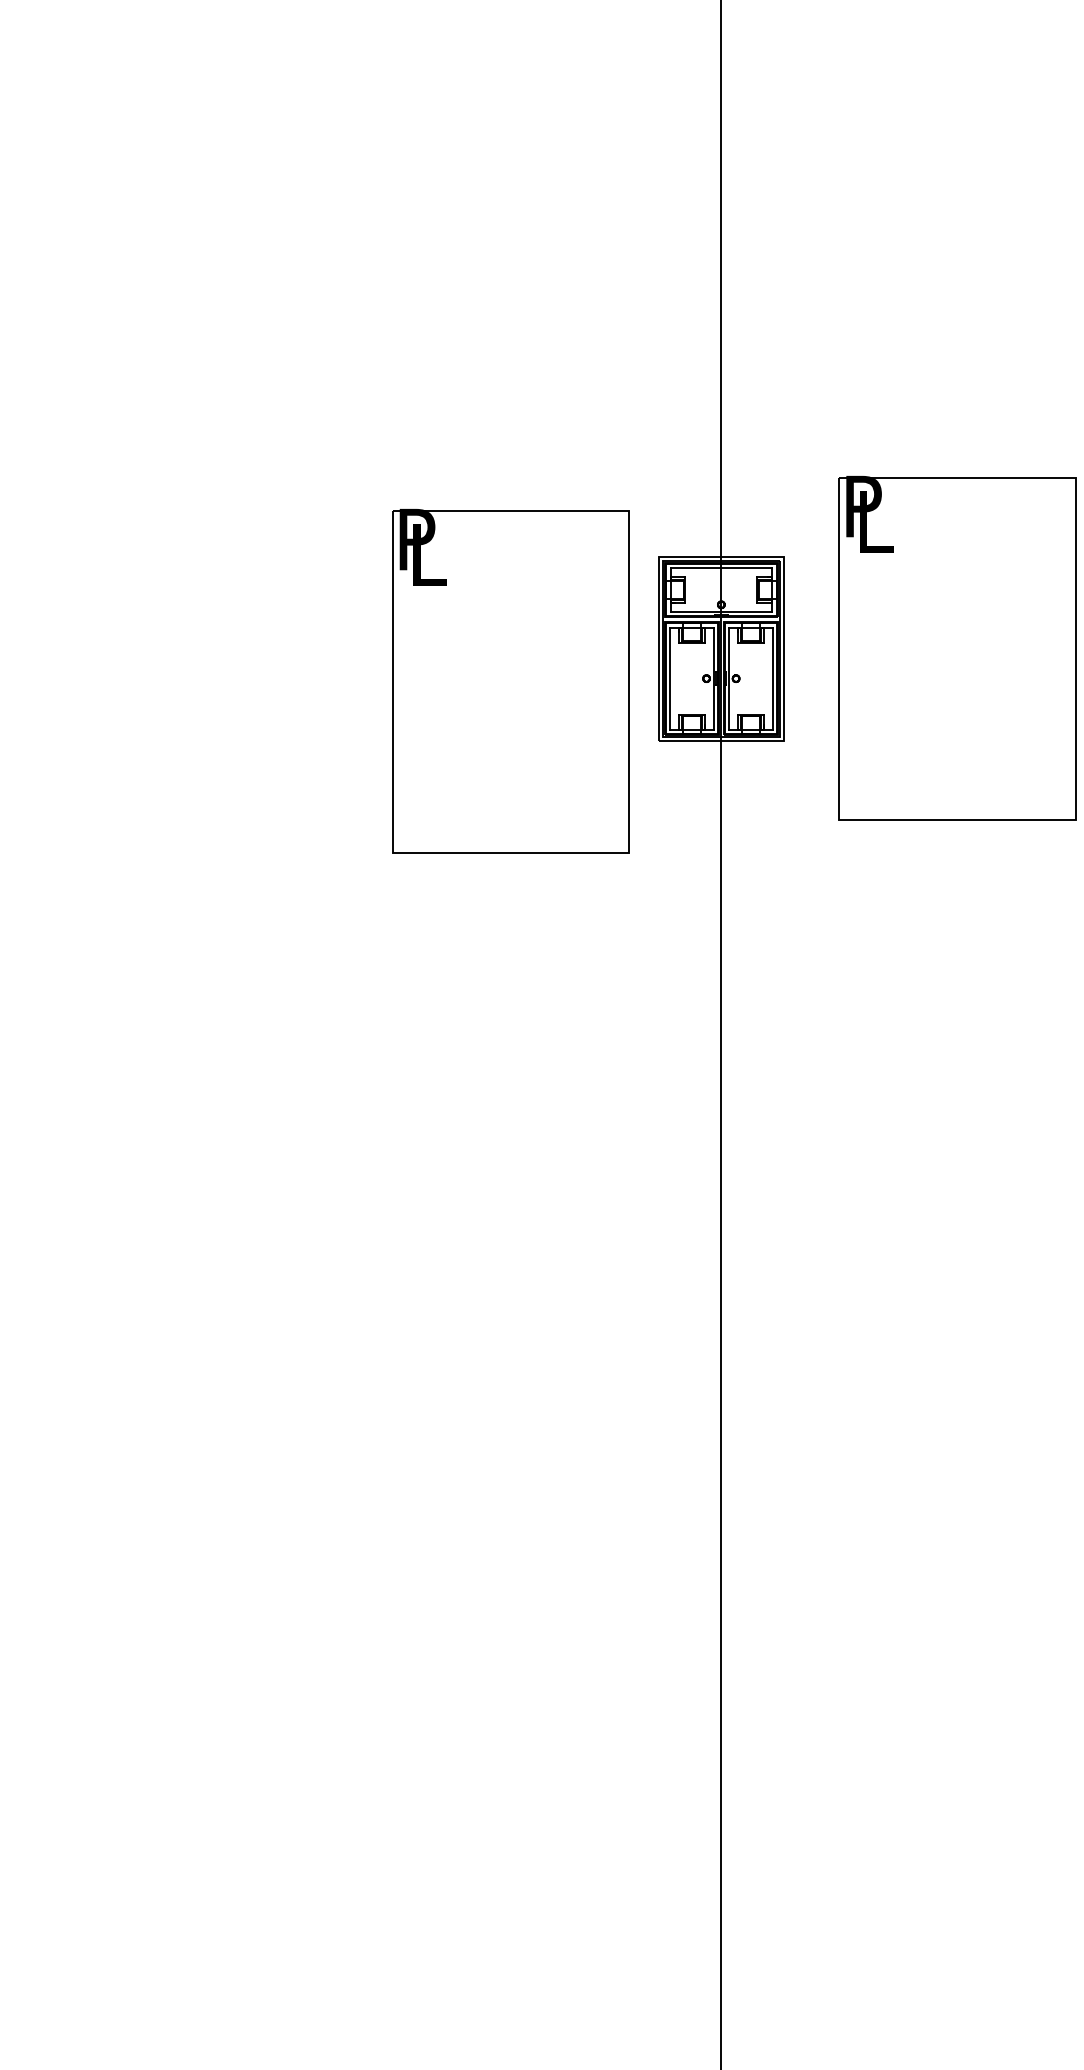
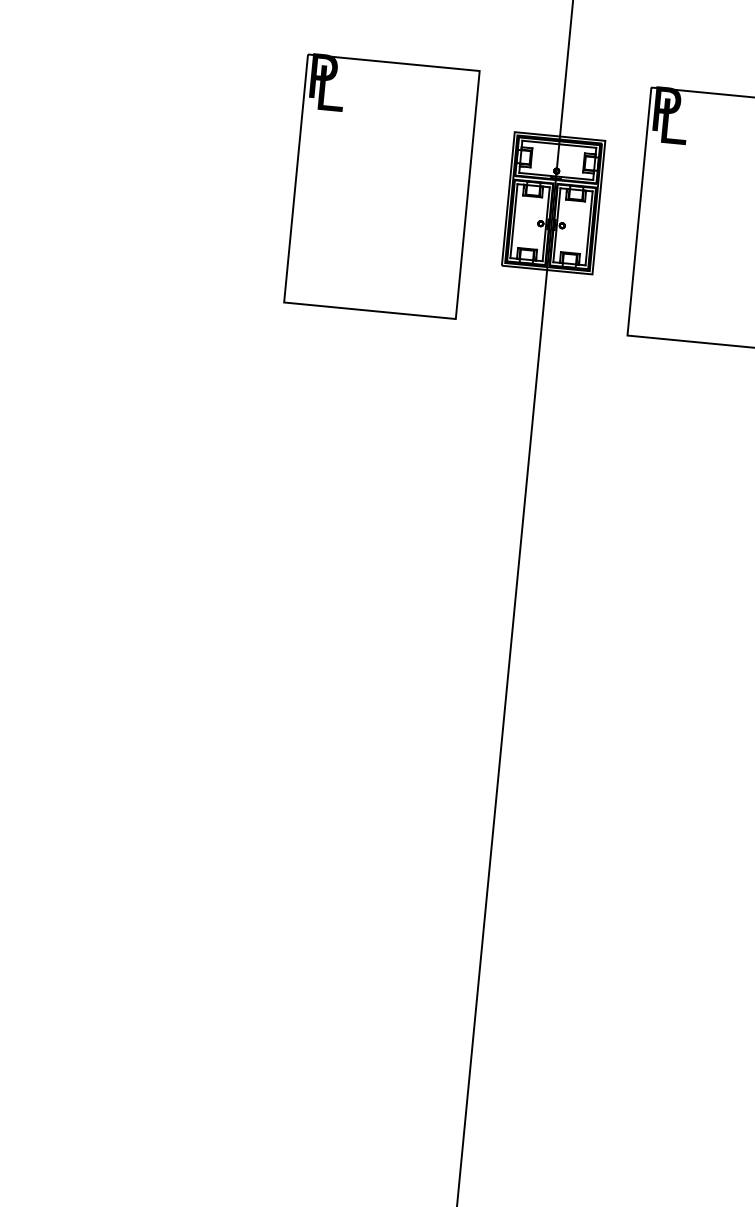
part: (510, 681) -> (381, 186), moved

